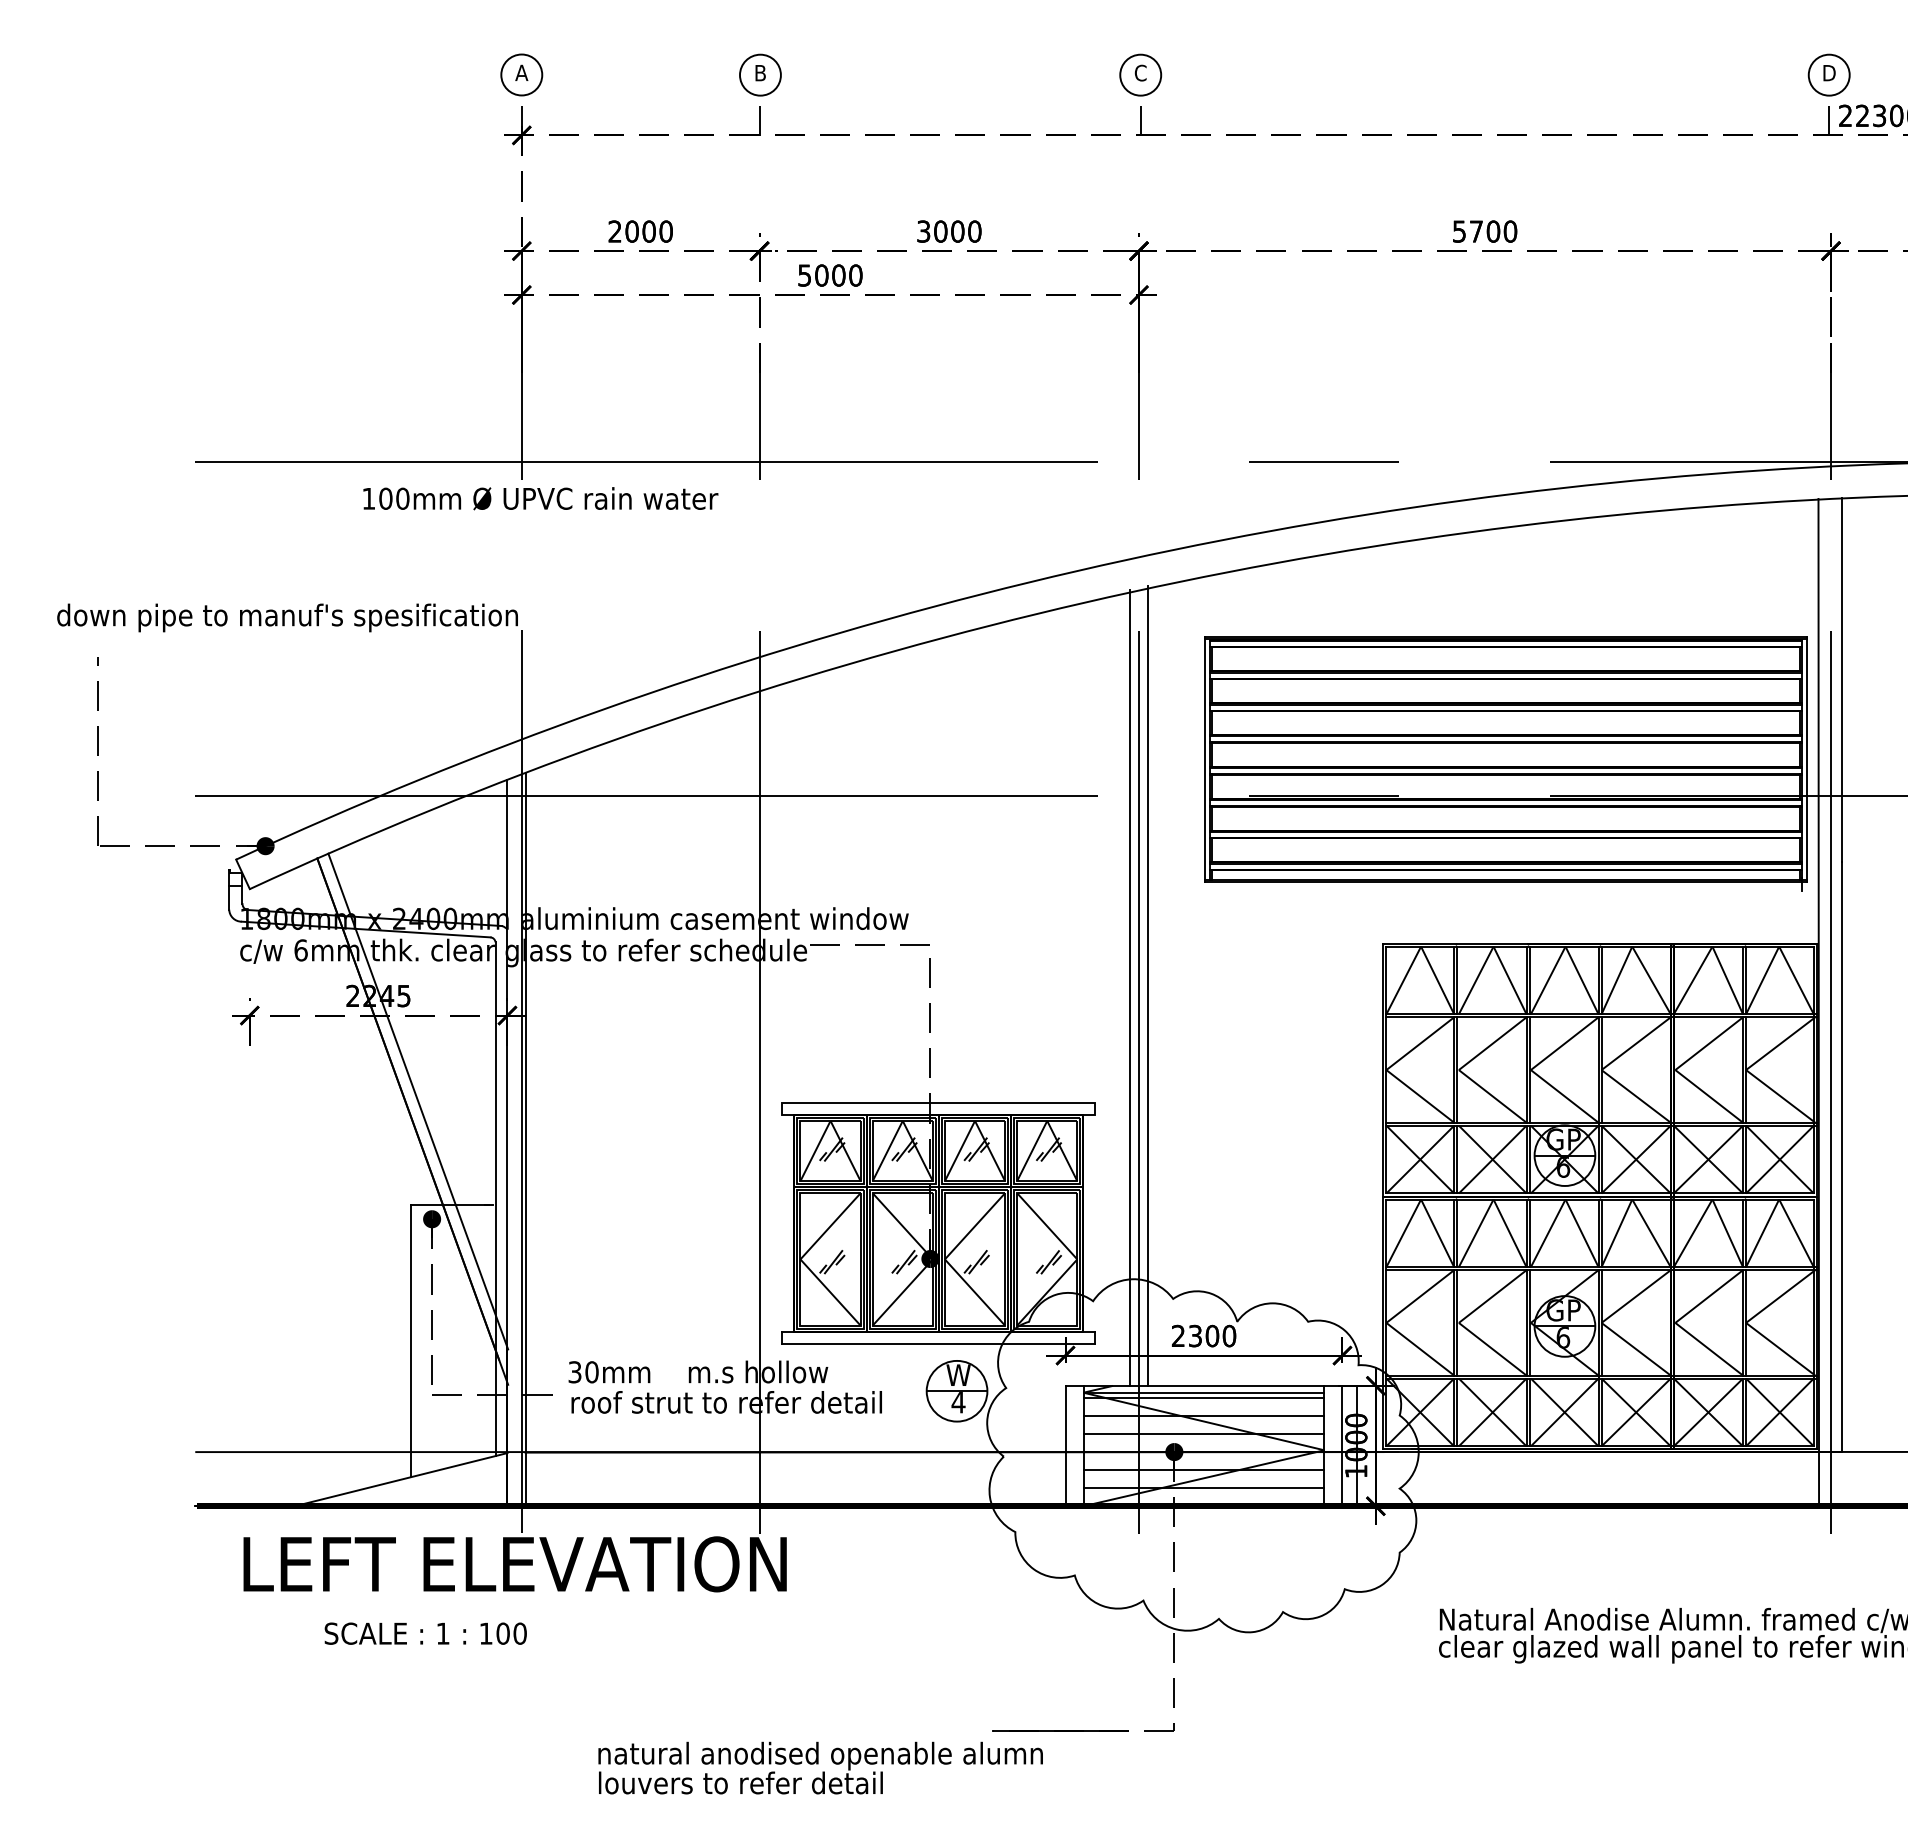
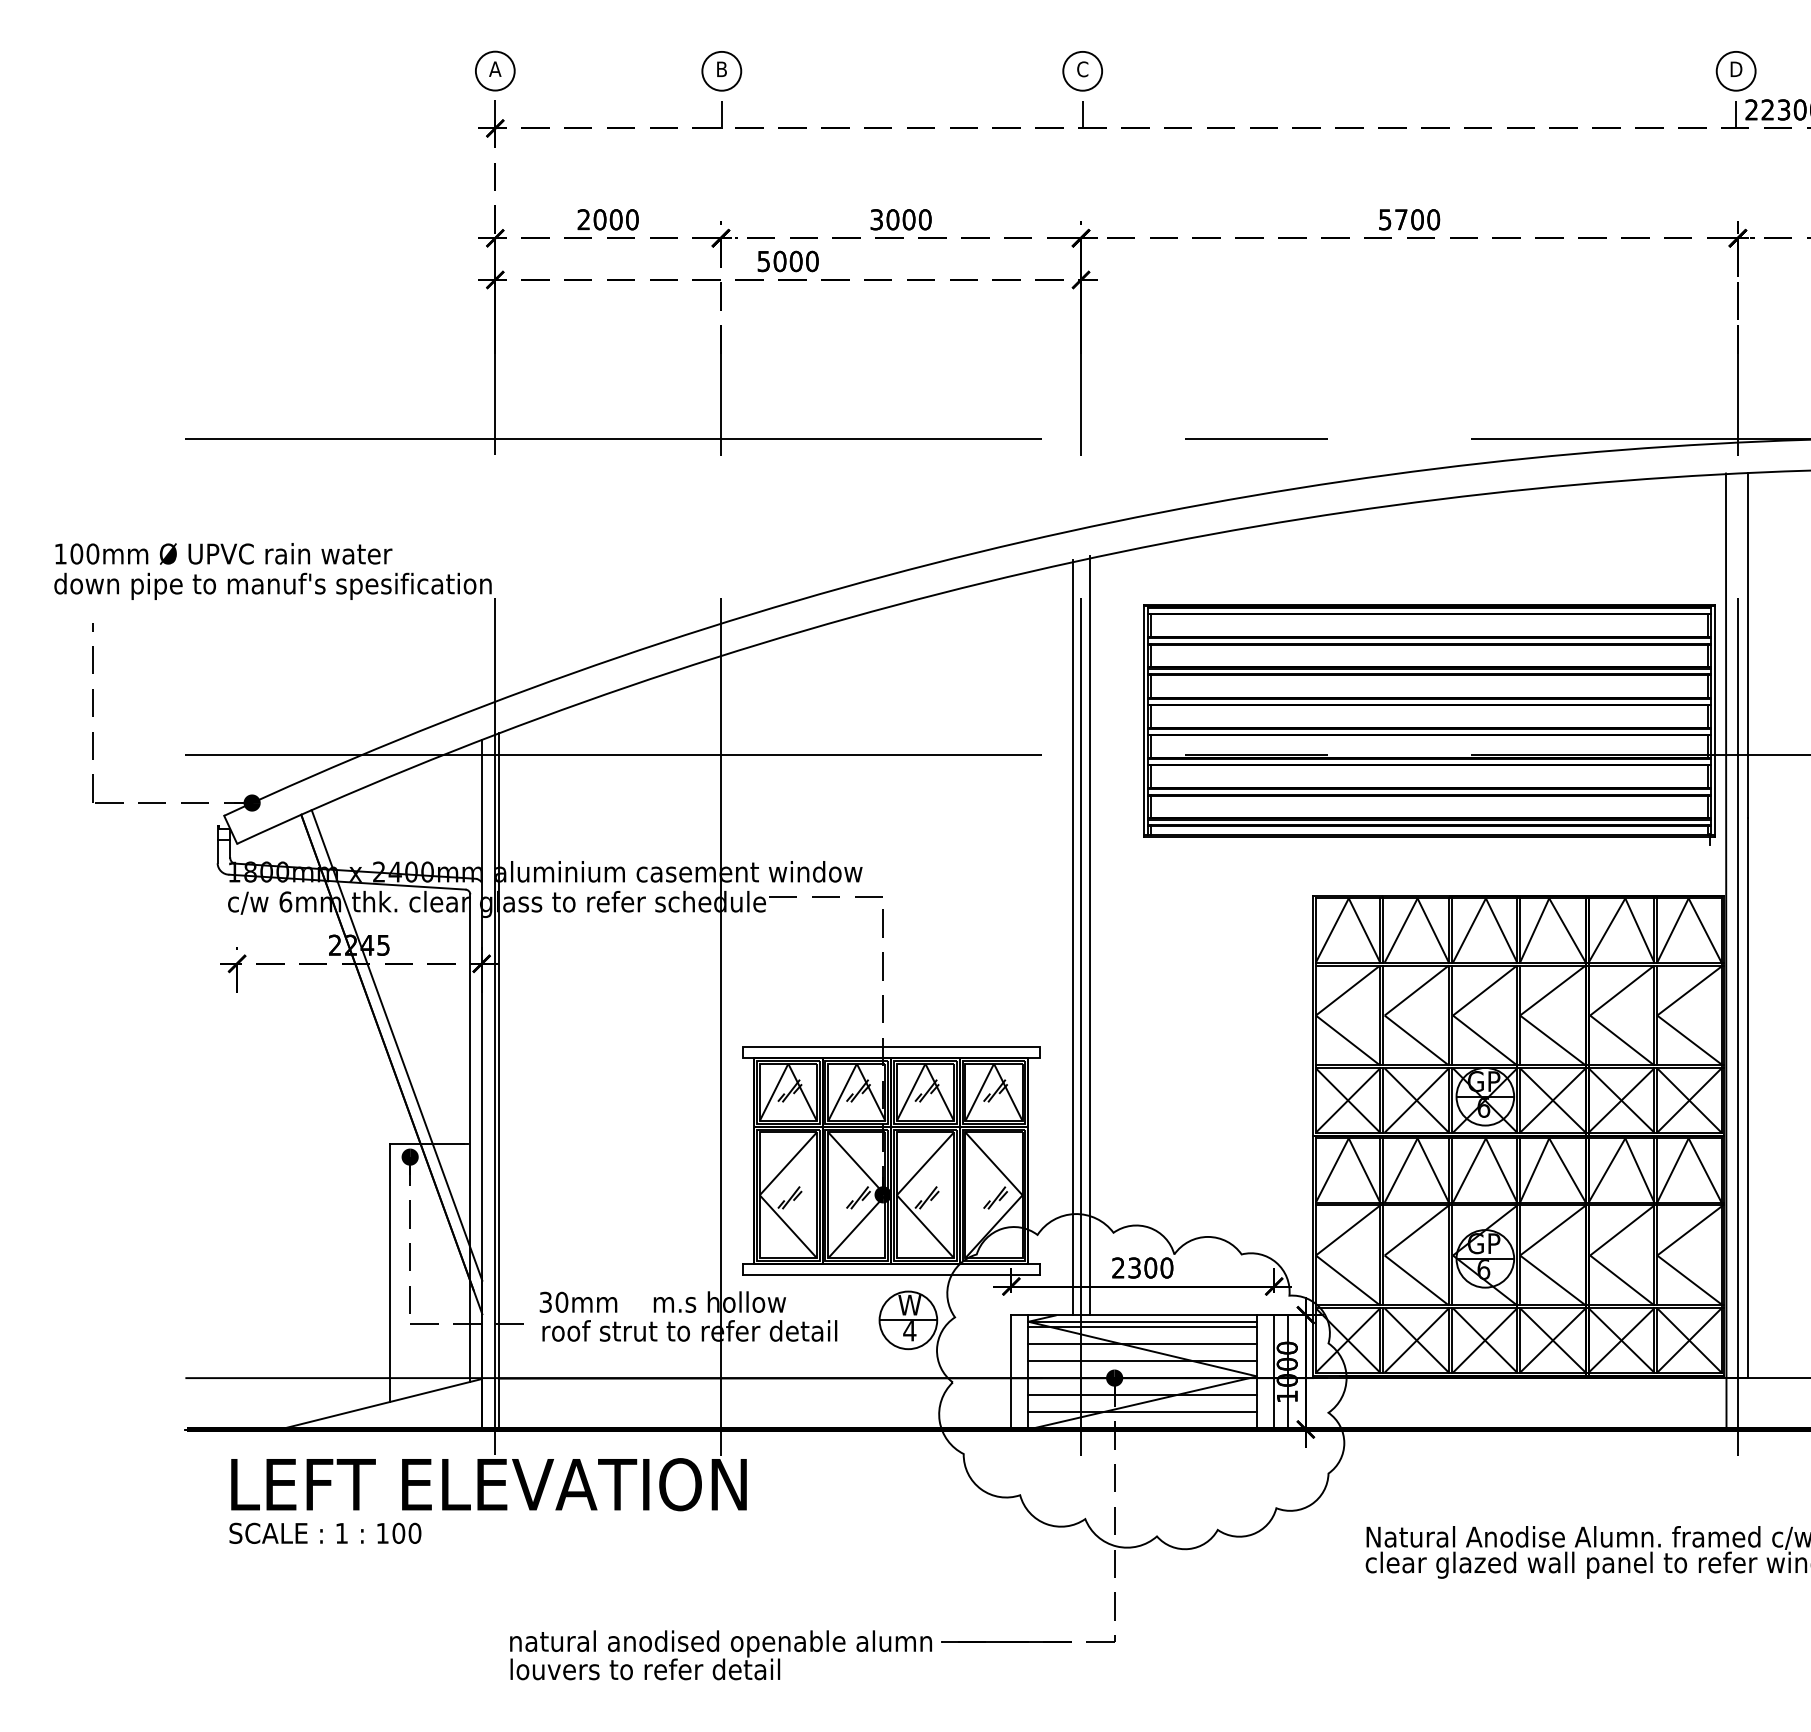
text: (540, 498) -> (223, 553), moved
text: (425, 1633) -> (325, 1533), moved
text: (820, 1767) -> (720, 1654), moved

